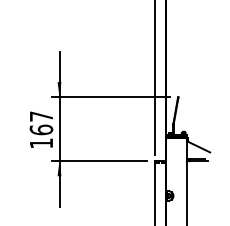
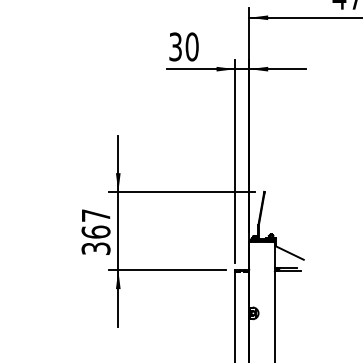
text: (41, 143) -> (95, 248), 167 -> 367

